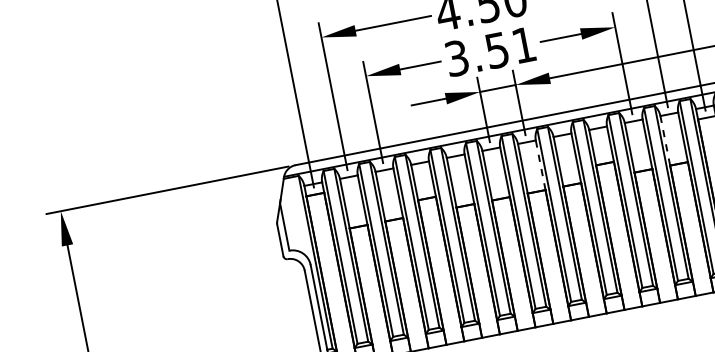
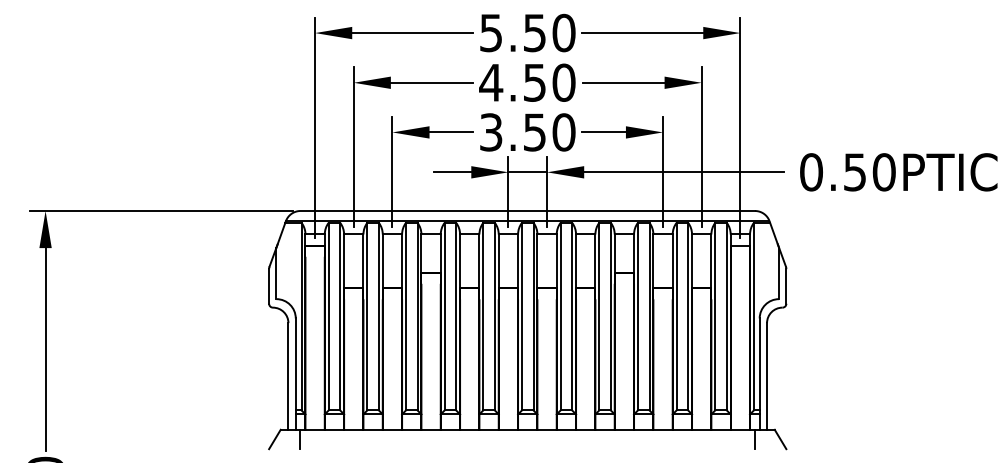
text: (523, 45) -> (563, 132), 3.51 -> 3.50
line: (665, 140) -> (692, 261), dashed -> solid
line: (540, 165) -> (556, 261), dashed -> solid

